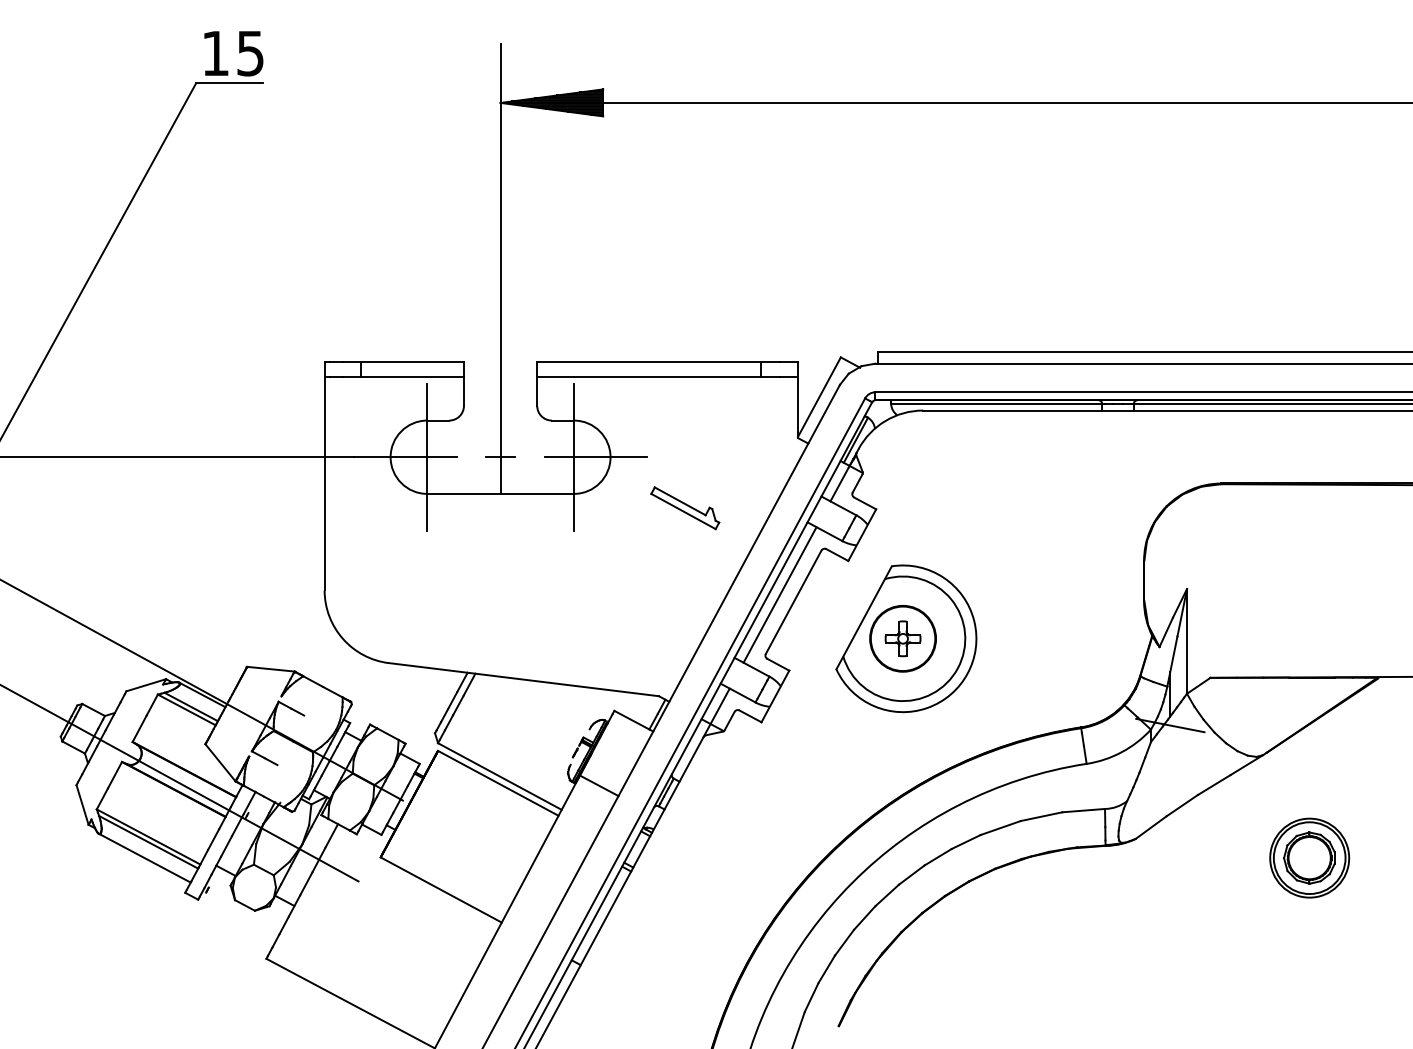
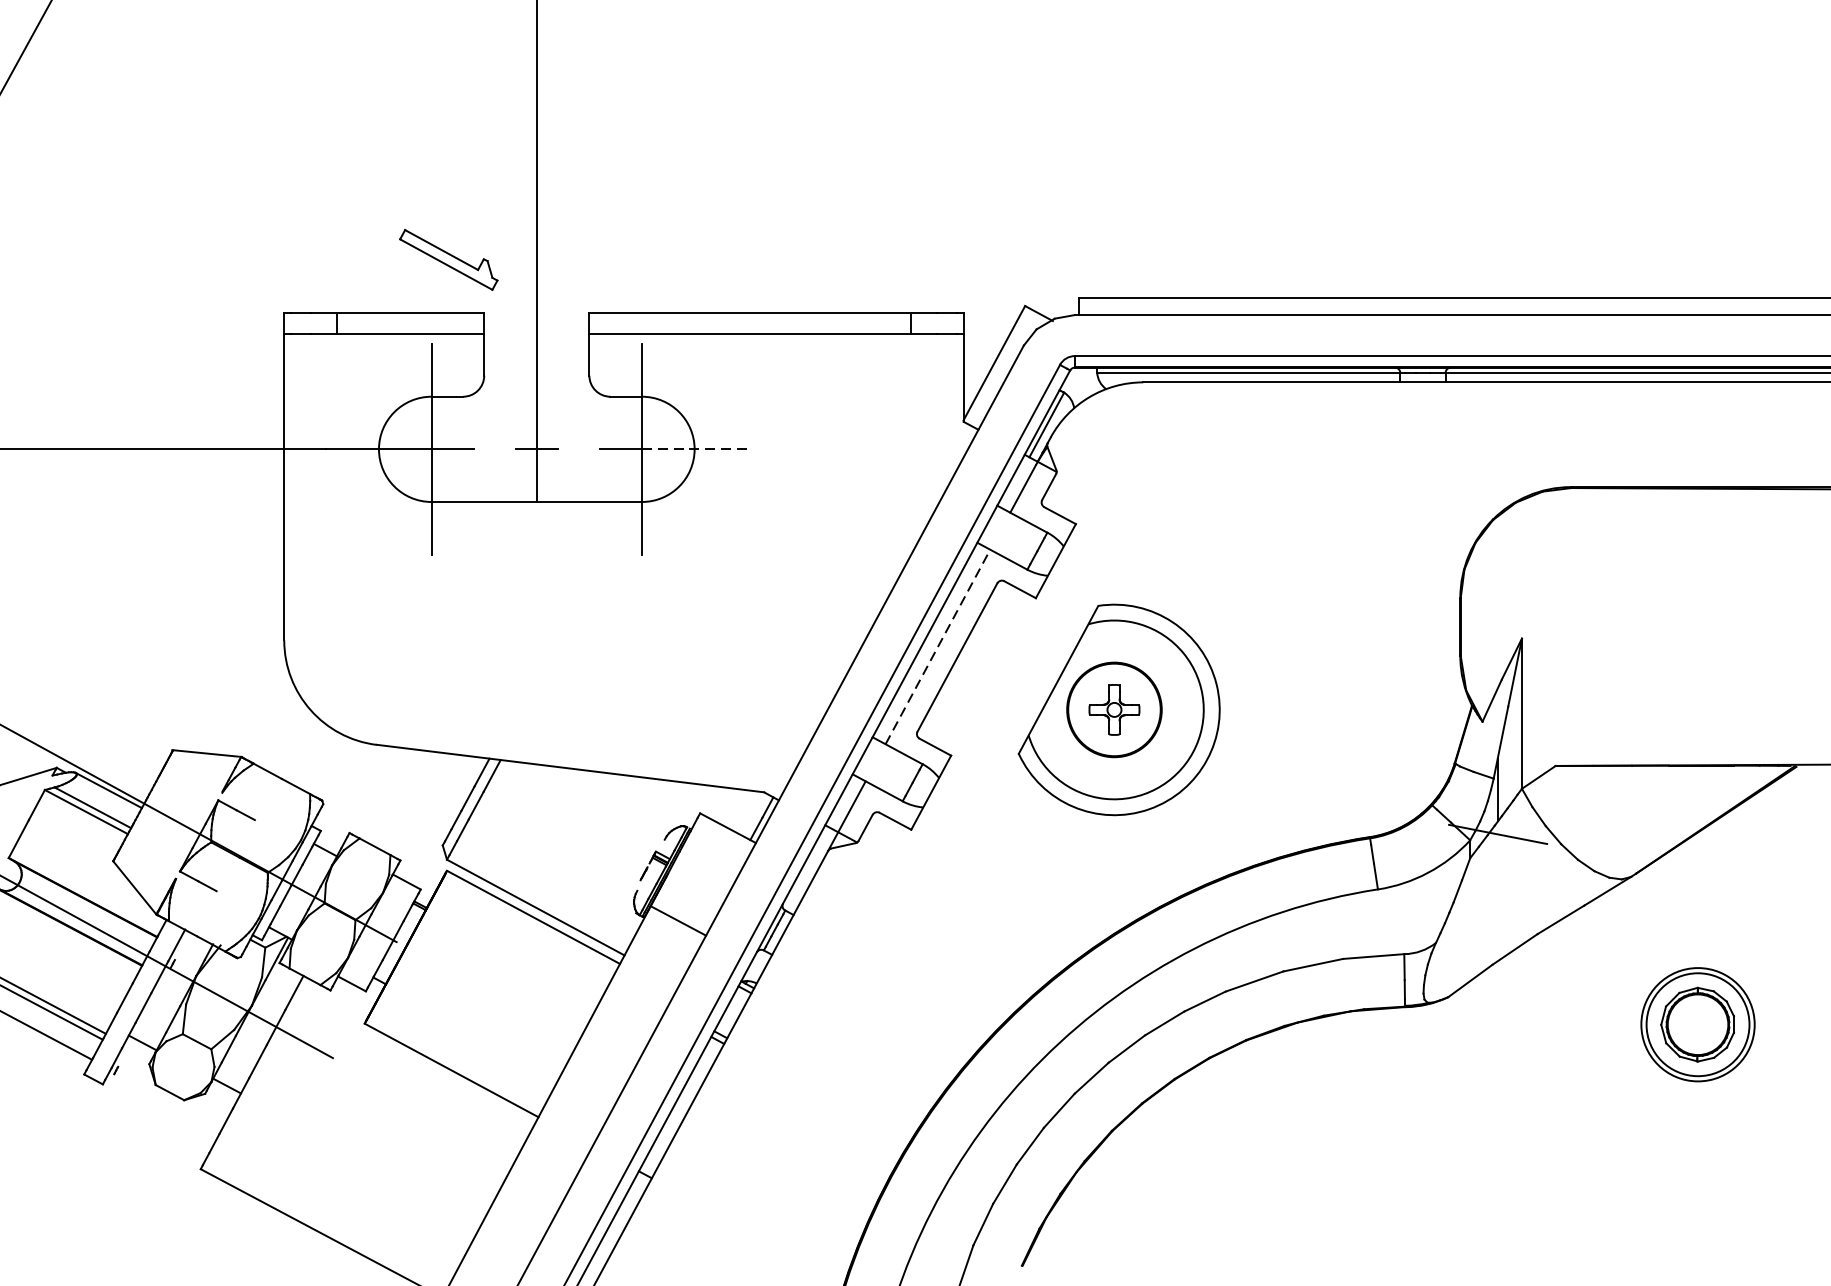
line: (610, 457) -> (694, 449), solid -> dashed
part: (685, 508) -> (449, 260), moved
line: (780, 594) -> (938, 646), solid -> dashed

